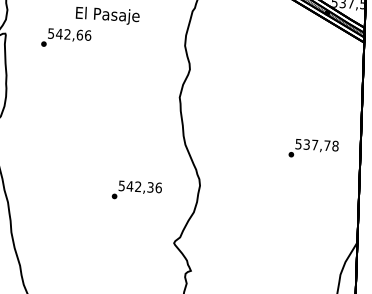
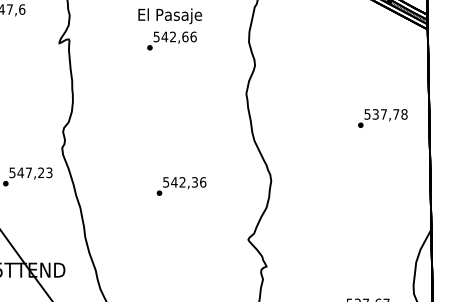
text: (65, 37) -> (171, 40), moved
text: (313, 149) -> (382, 118), moved
text: (136, 190) -> (181, 186), moved

